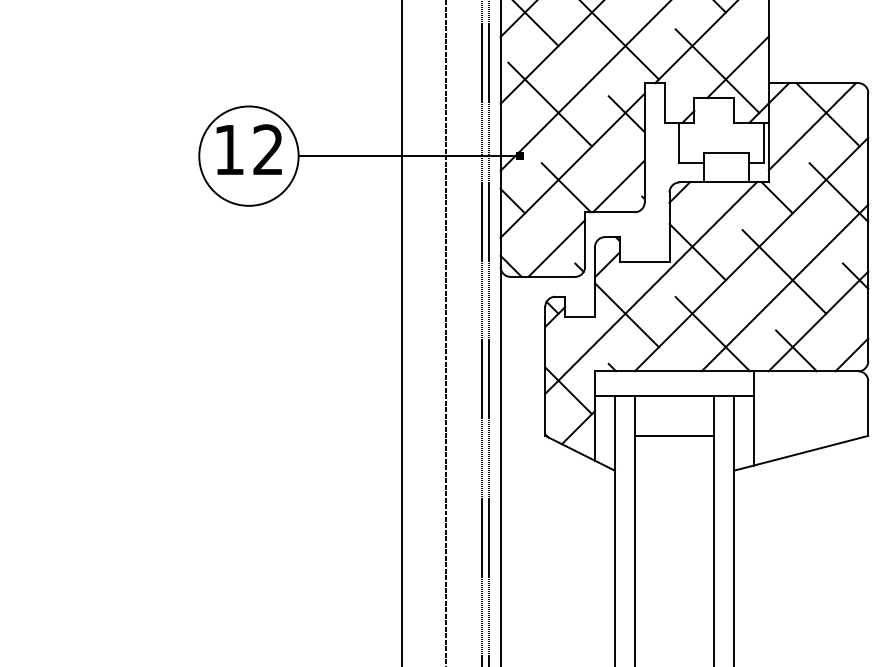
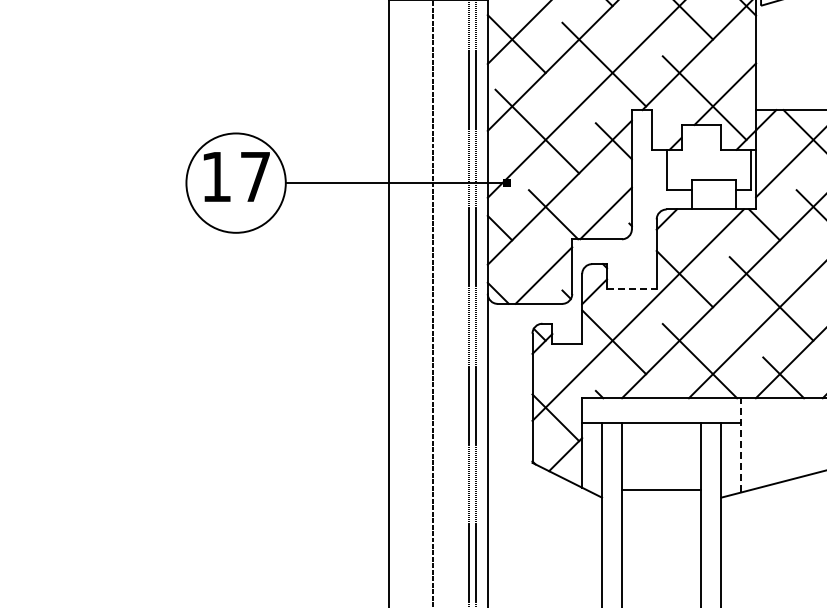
text: (267, 149) -> (254, 176), 12 -> 17
line: (644, 262) -> (631, 289), solid -> dashed
line: (754, 417) -> (741, 444), solid -> dashed
line: (674, 435) -> (661, 489), moved

